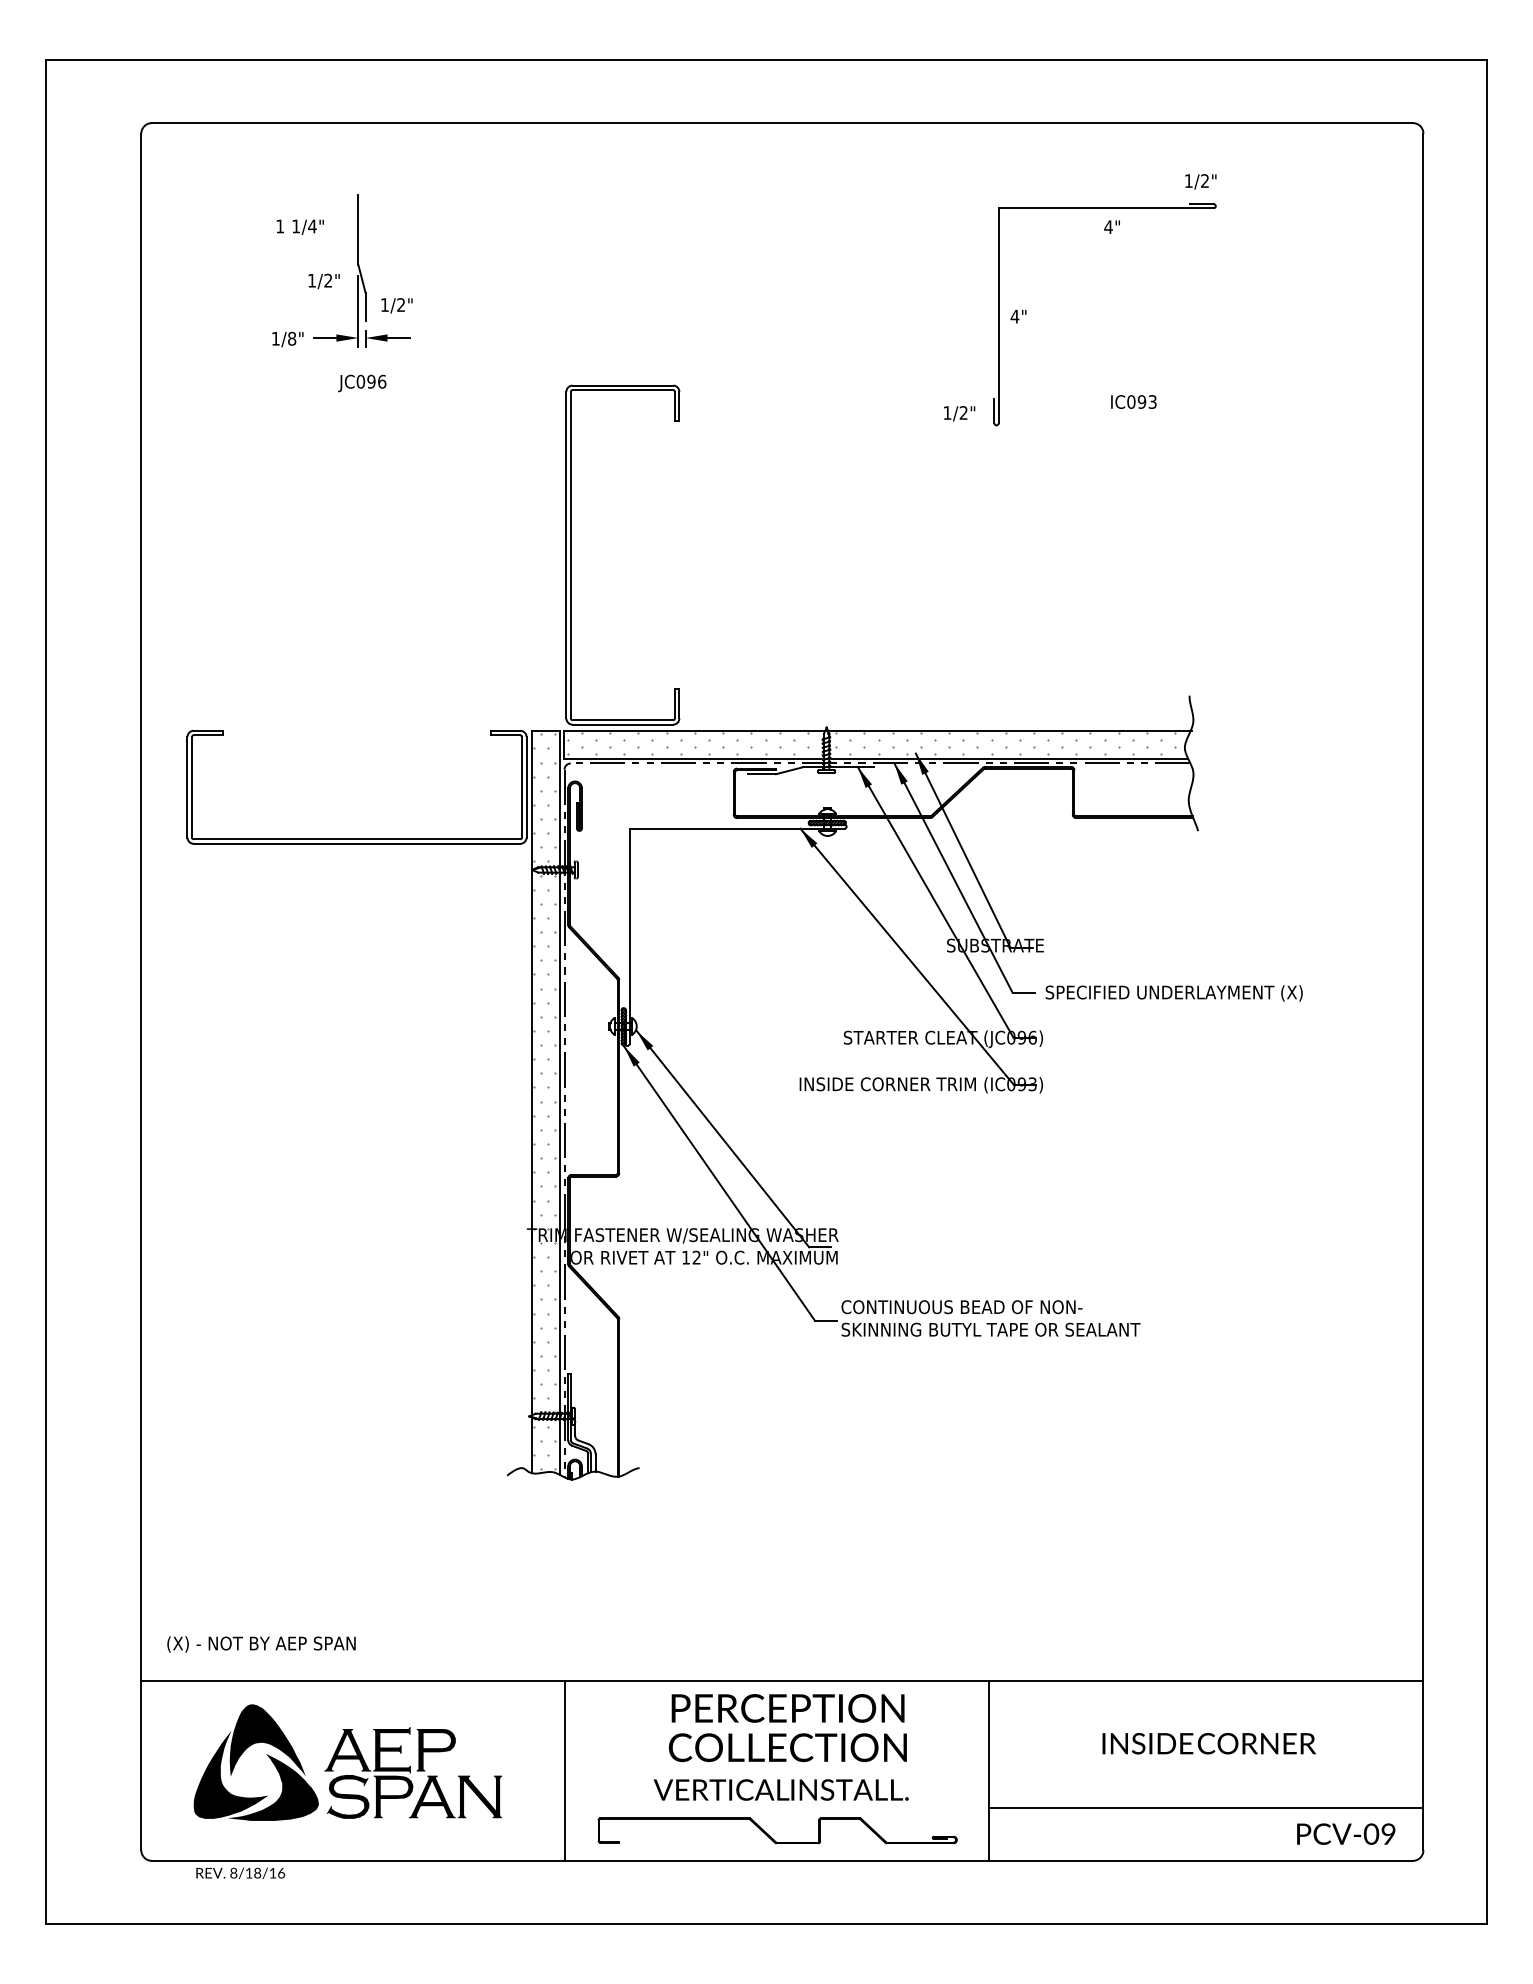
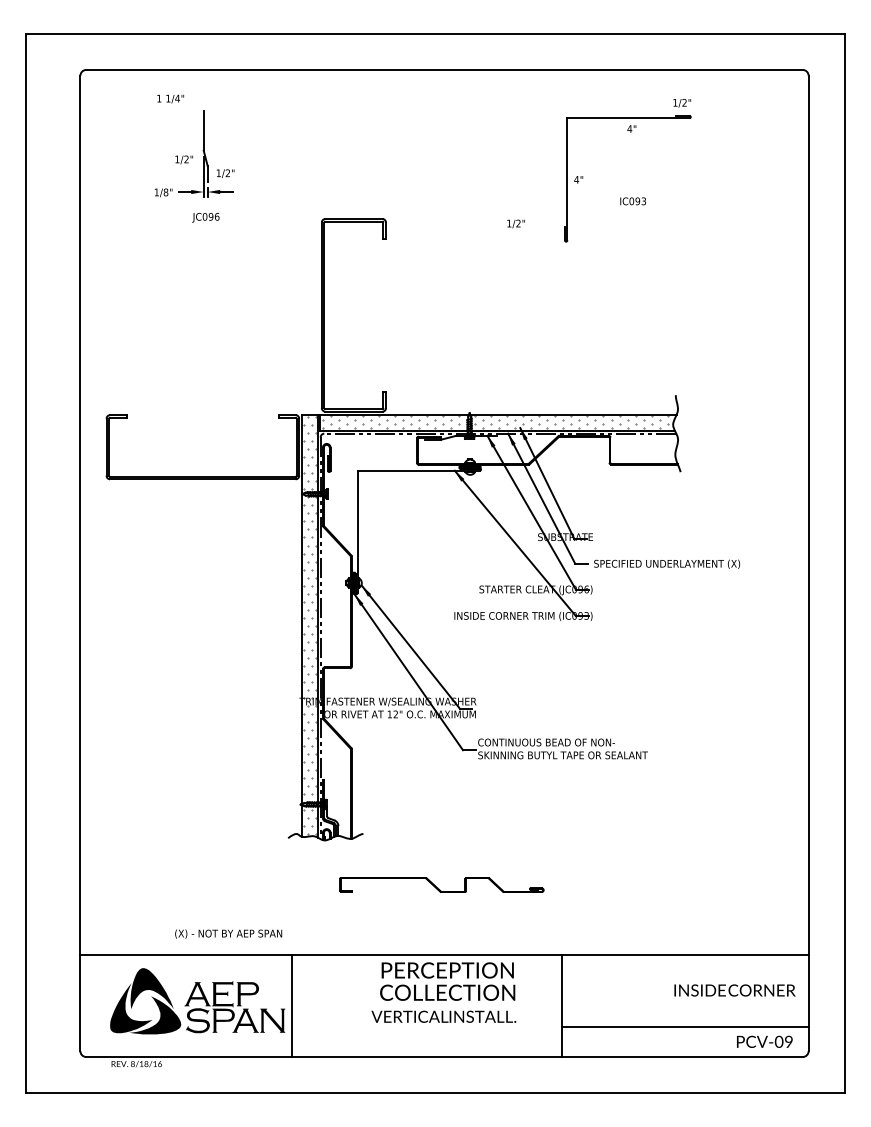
text: (299, 226) -> (170, 98), moved
text: (1132, 402) -> (632, 201), moved
text: (958, 412) -> (515, 223), moved
text: (261, 1643) -> (228, 933), moved
text: (1208, 1743) -> (734, 990), moved
line: (565, 1770) -> (292, 1005), moved
part: (777, 1829) -> (441, 884), moved

